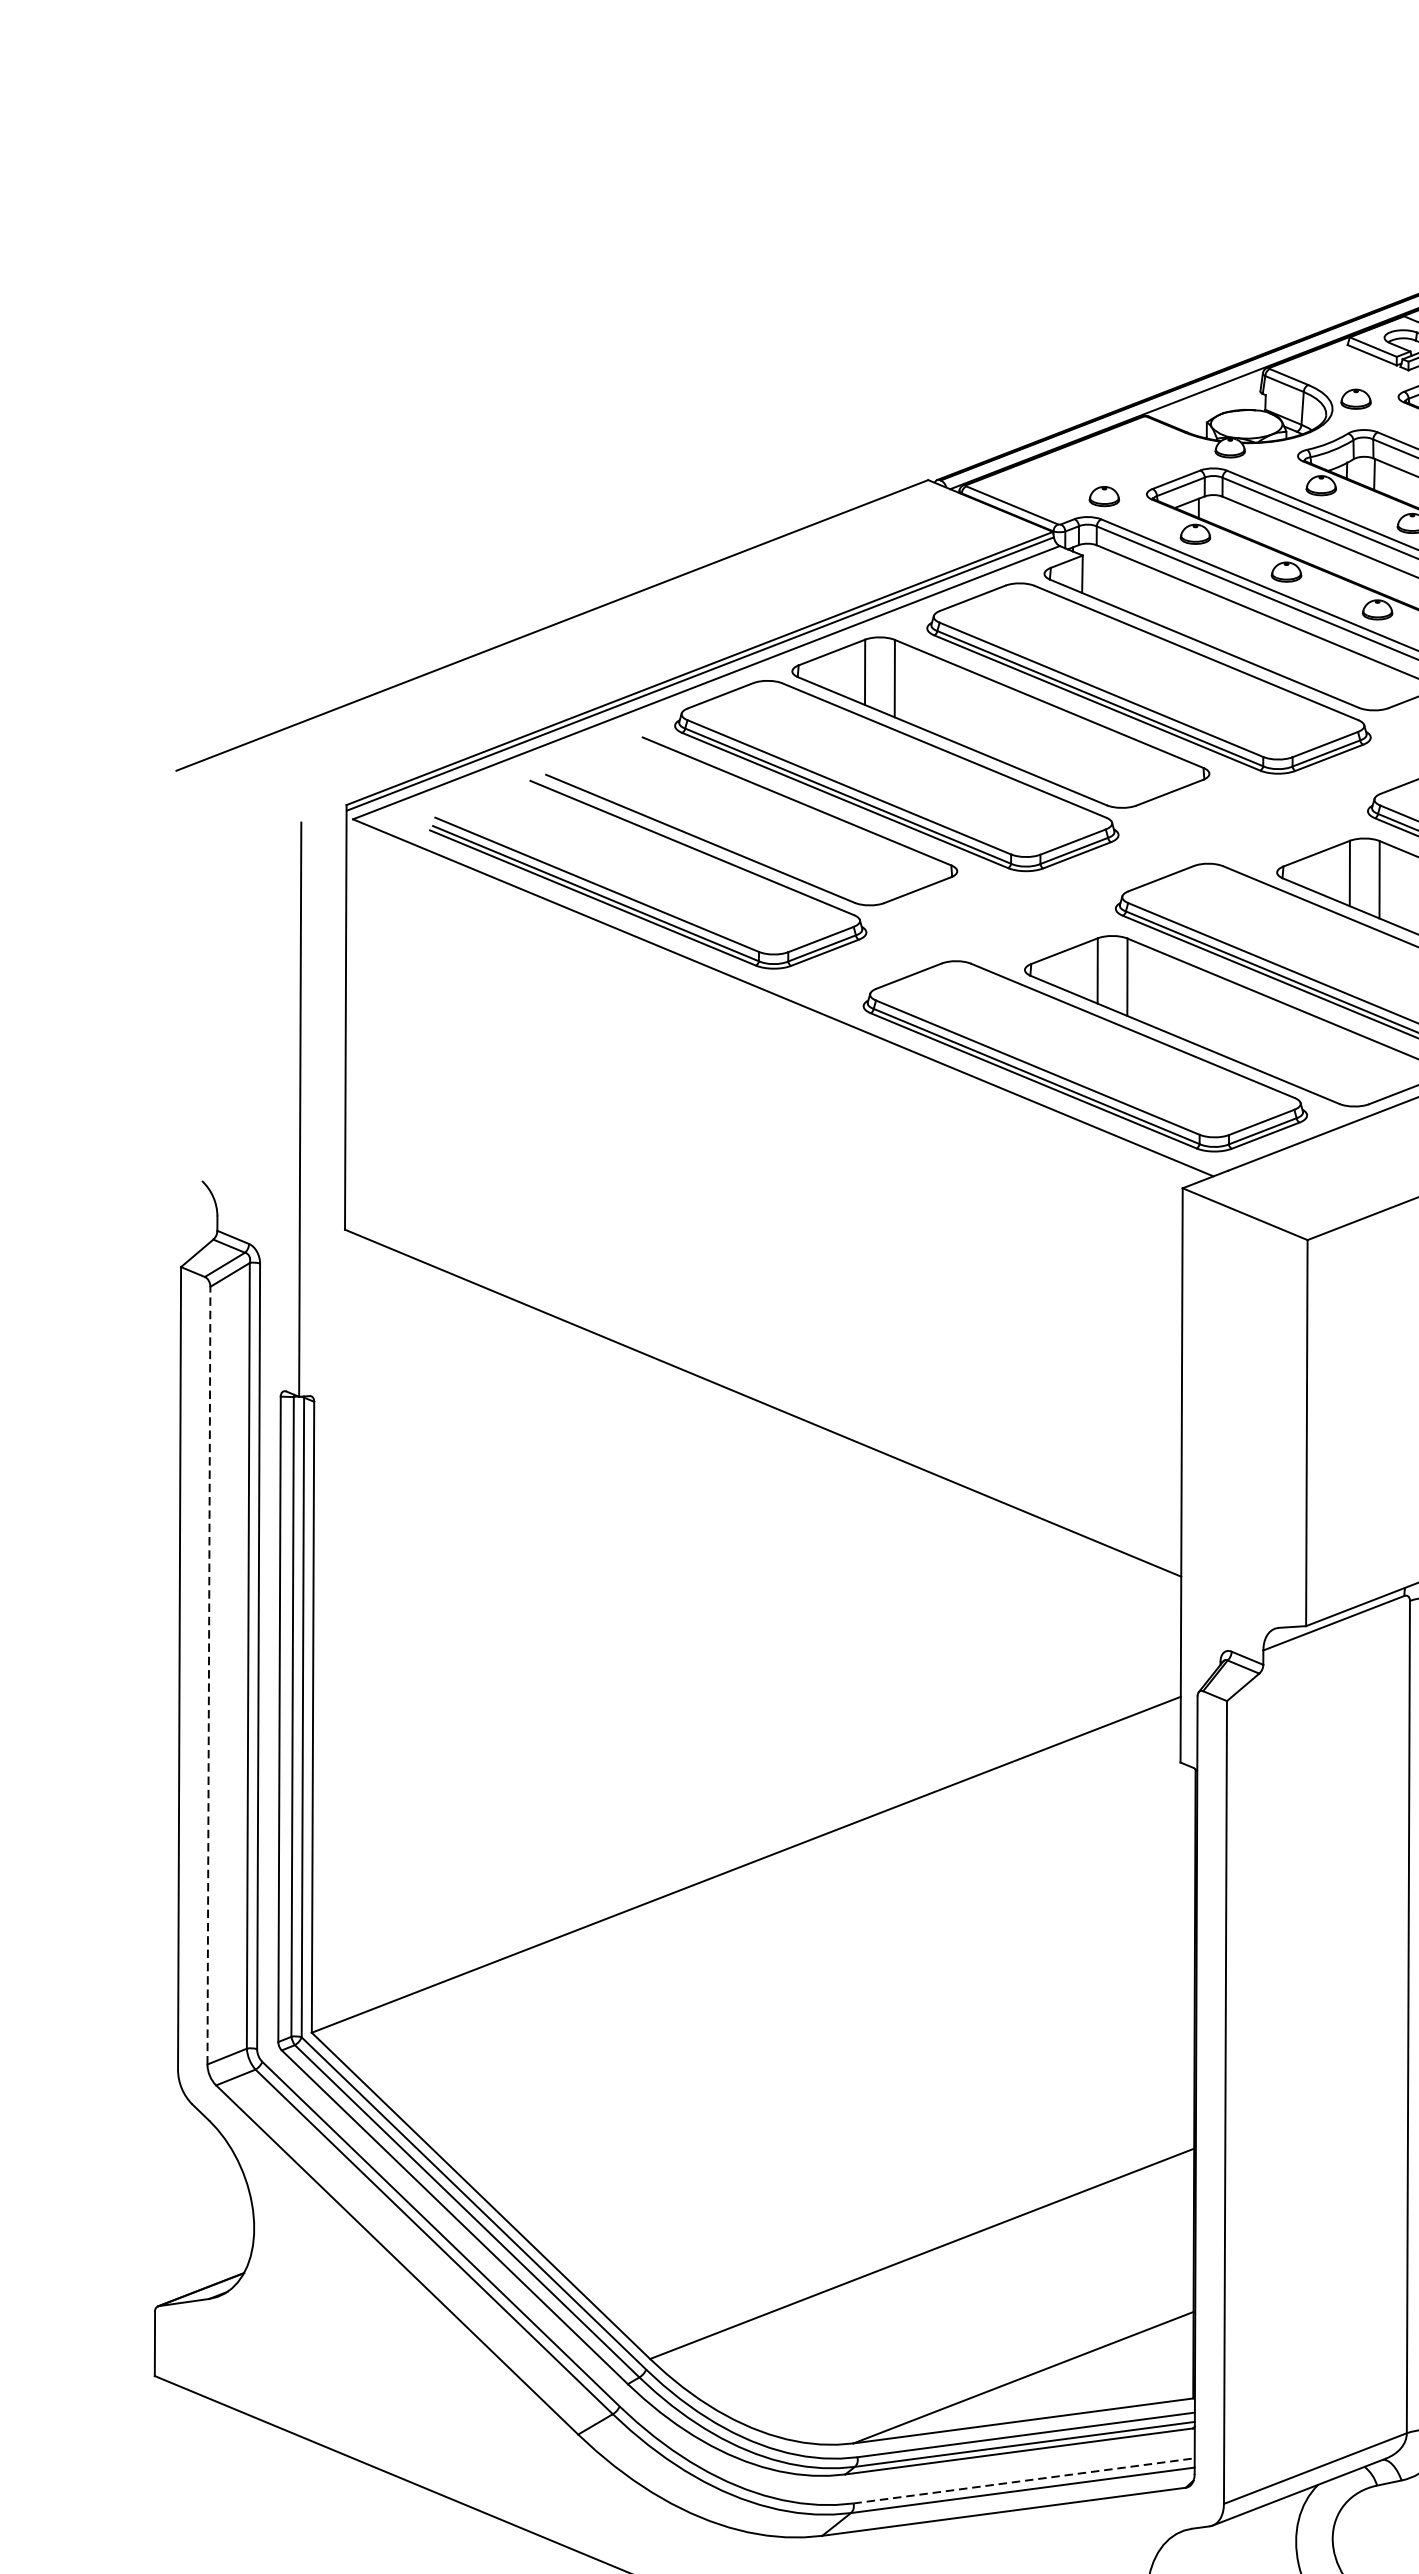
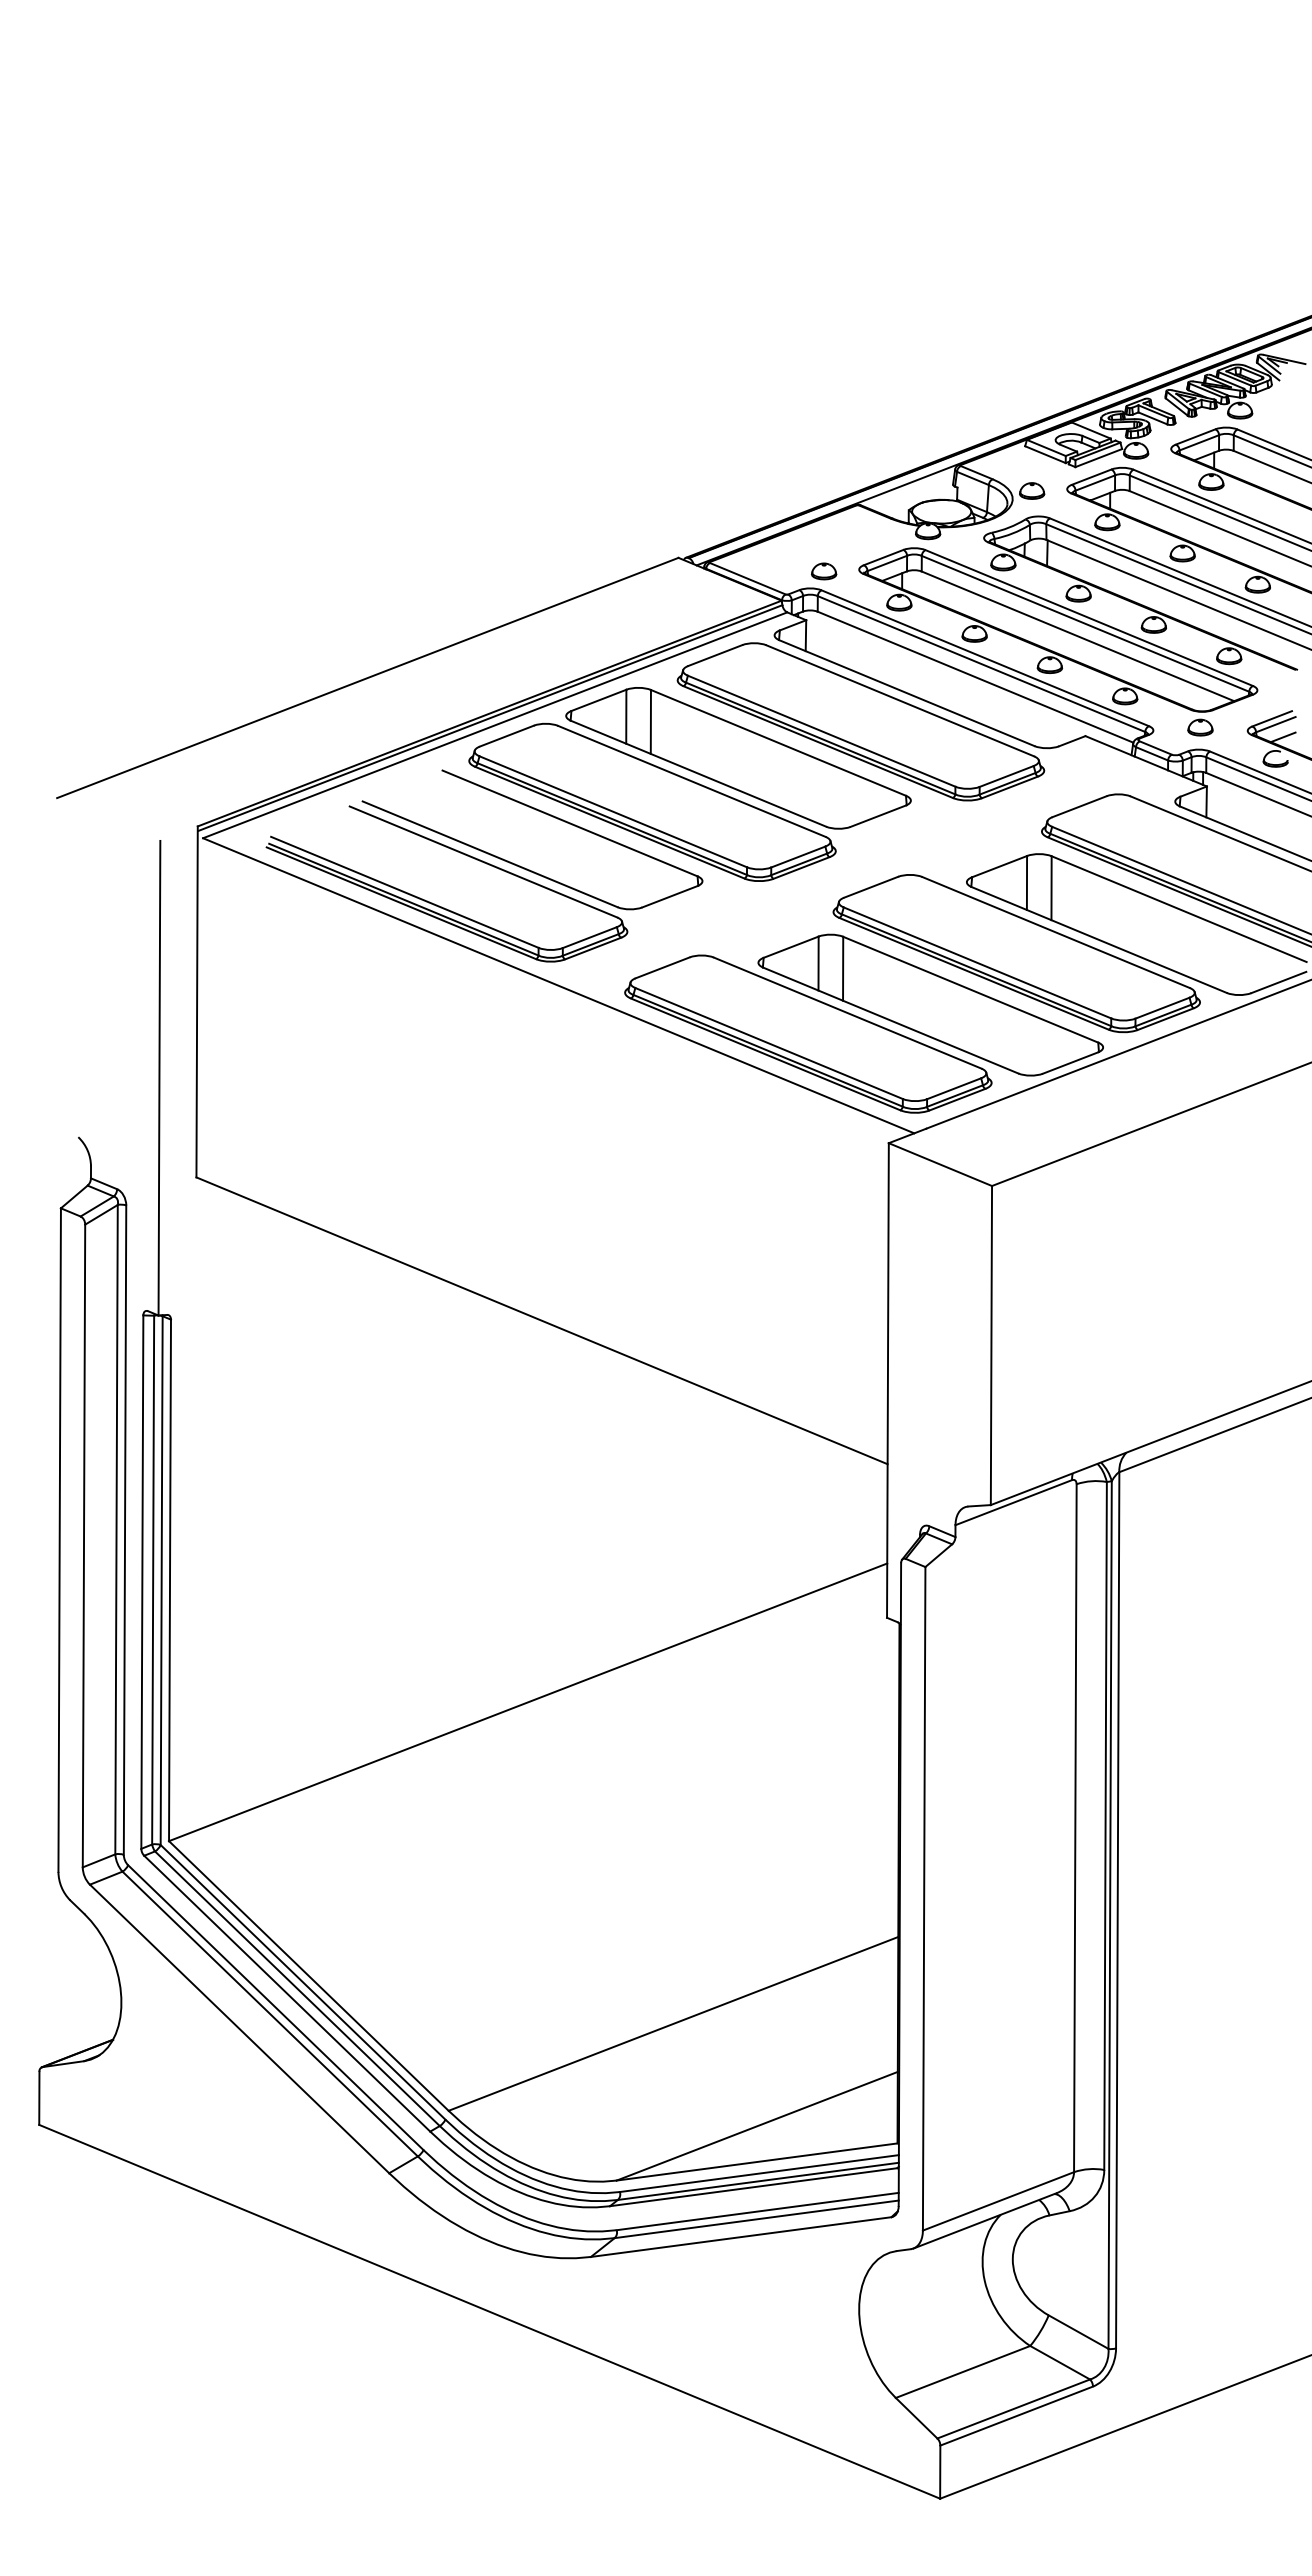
line: (209, 1675) -> (84, 1545), dashed -> solid
line: (1025, 2480) -> (758, 2211), dashed -> solid

